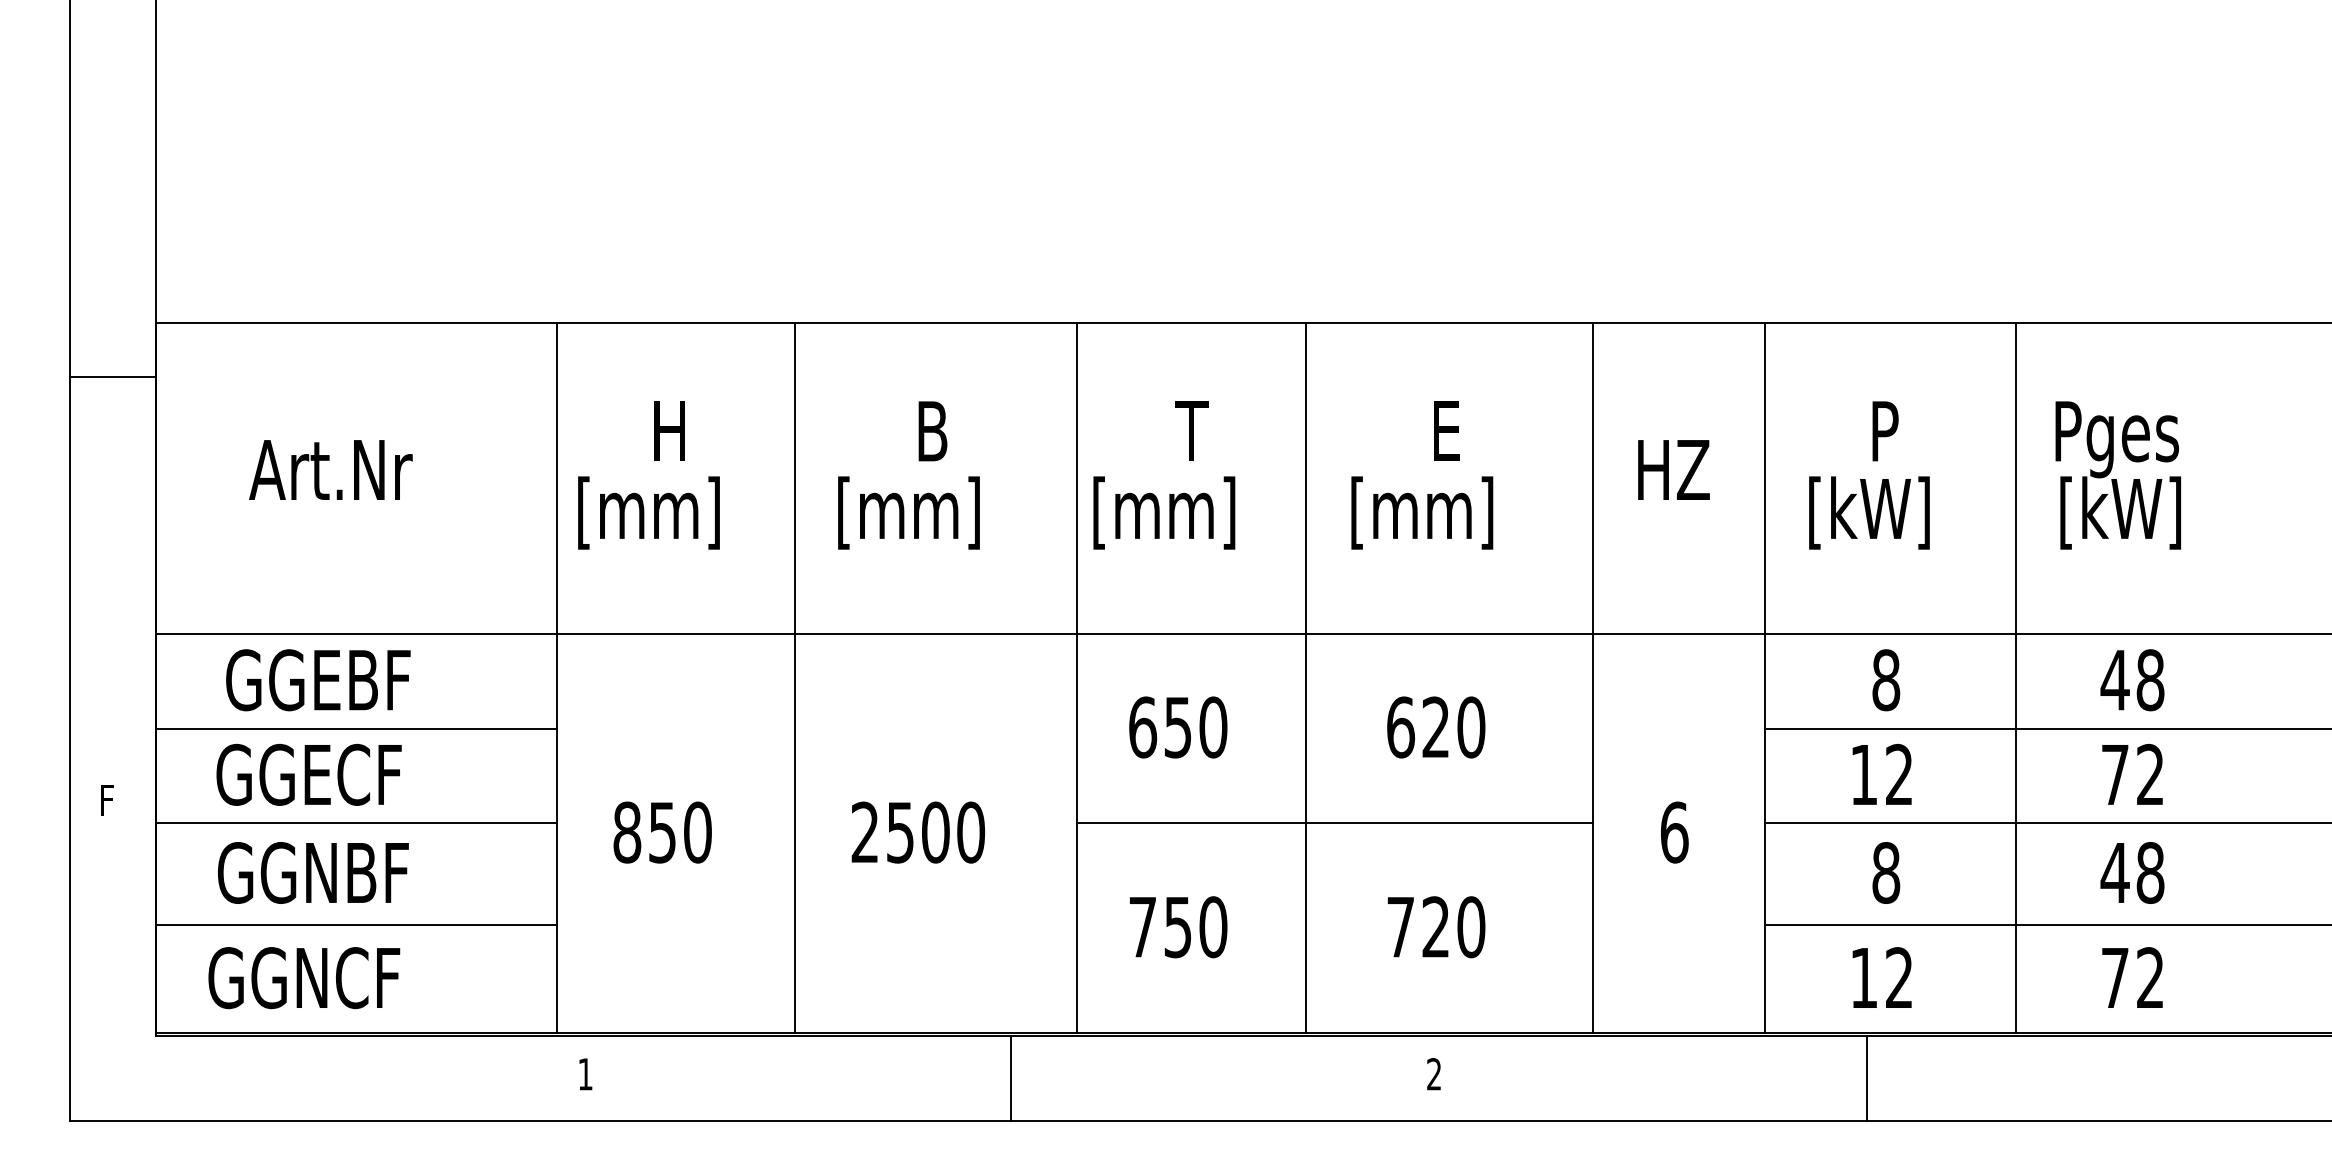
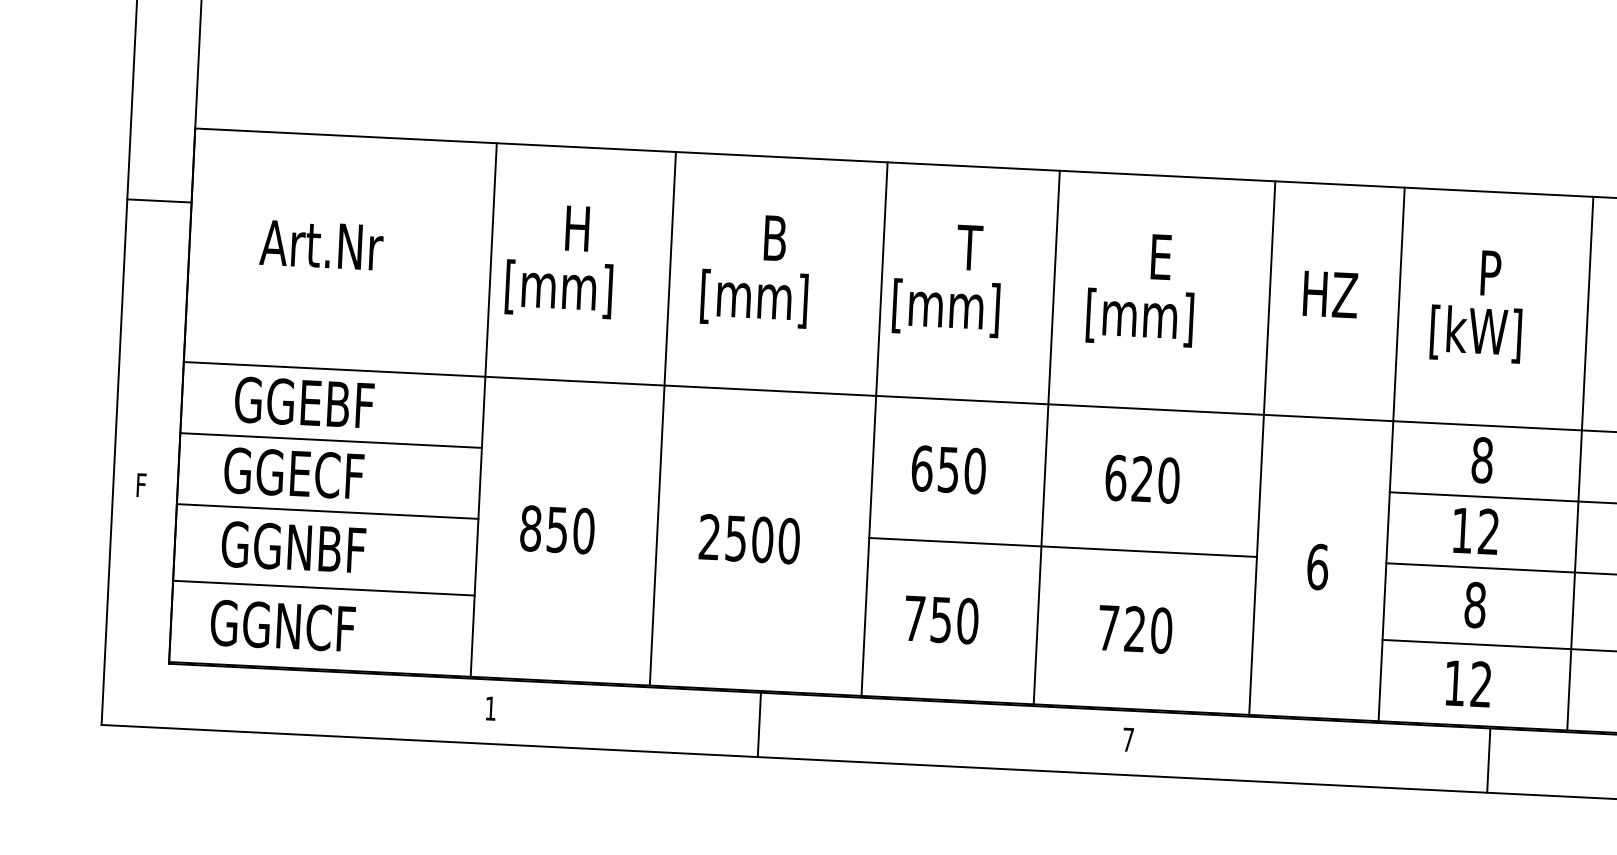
line: (112, 376) -> (159, 200), moved
text: (1434, 1074) -> (1128, 739), 2 -> 7
line: (1011, 1078) -> (759, 724), moved
line: (1867, 1078) -> (1489, 760), moved

